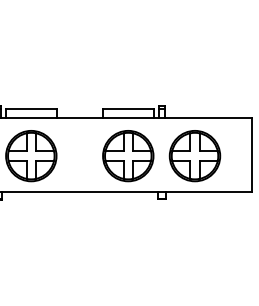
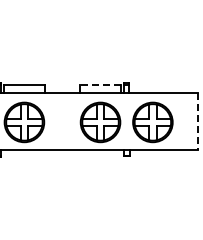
line: (128, 109) -> (100, 85), solid -> dashed
line: (251, 154) -> (197, 121), solid -> dashed

